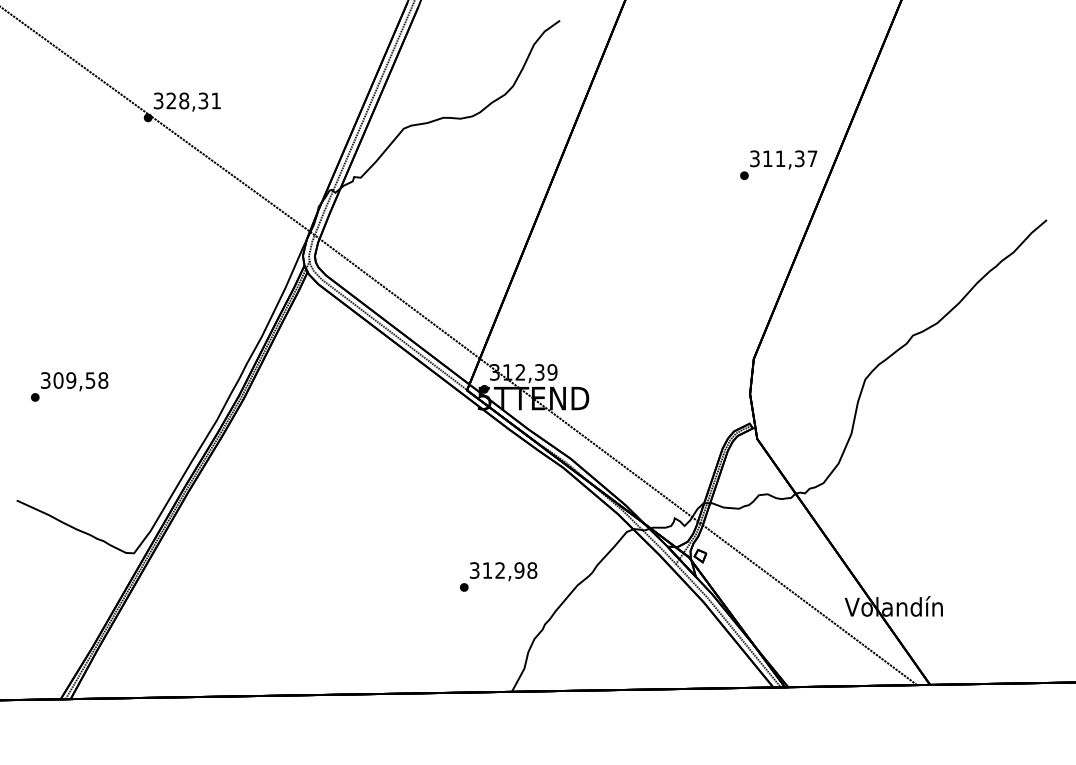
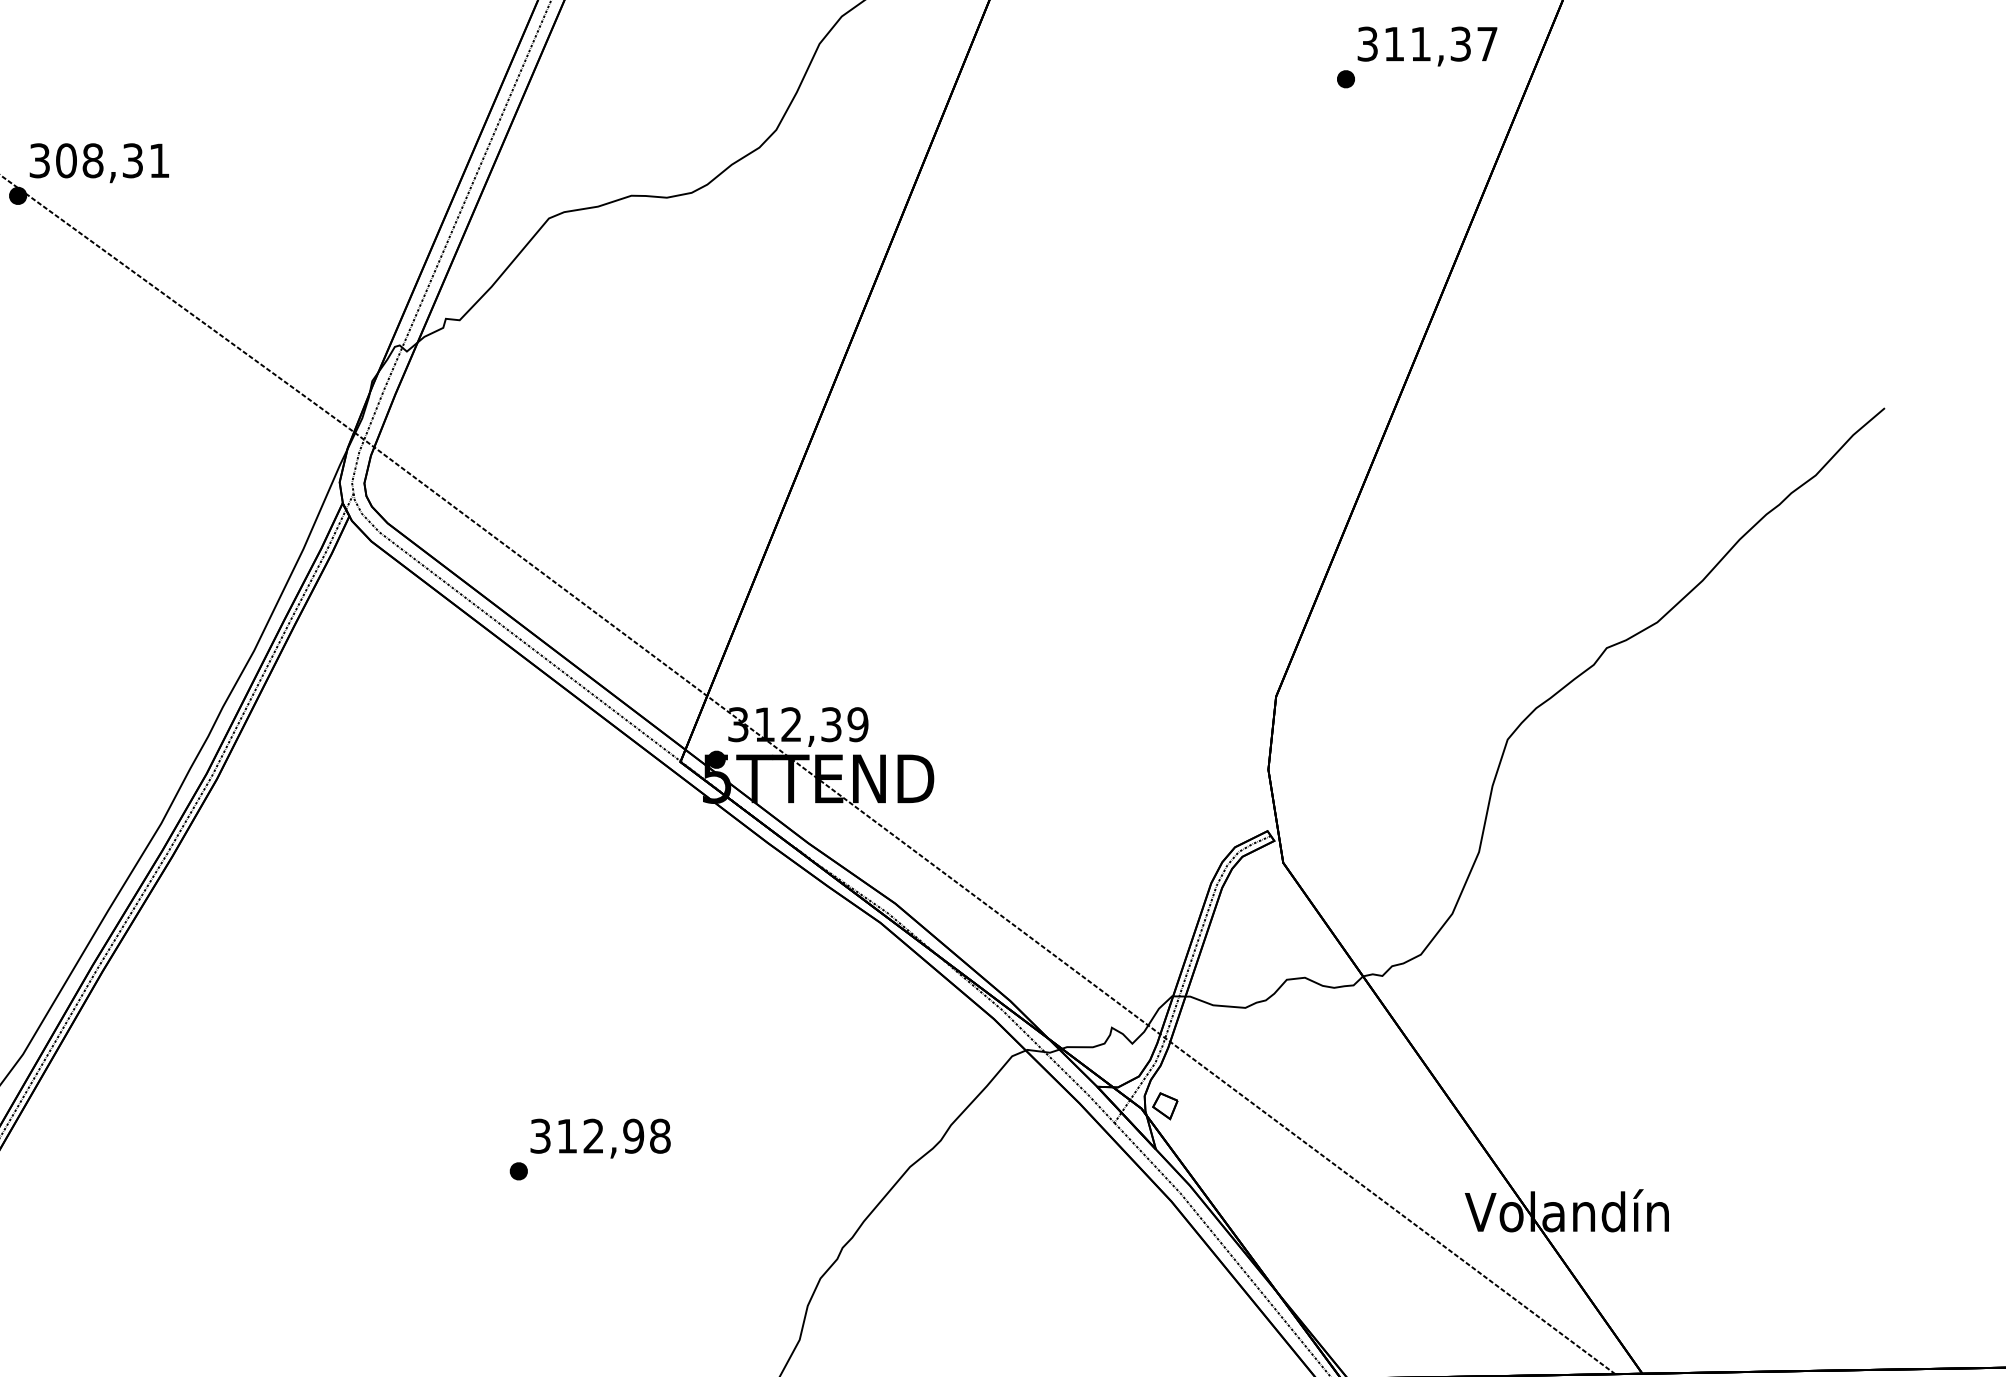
text: (171, 100) -> (66, 159), 328,31 -> 308,31
text: (778, 164) -> (1416, 55), moved
text: (498, 576) -> (590, 1148), moved

